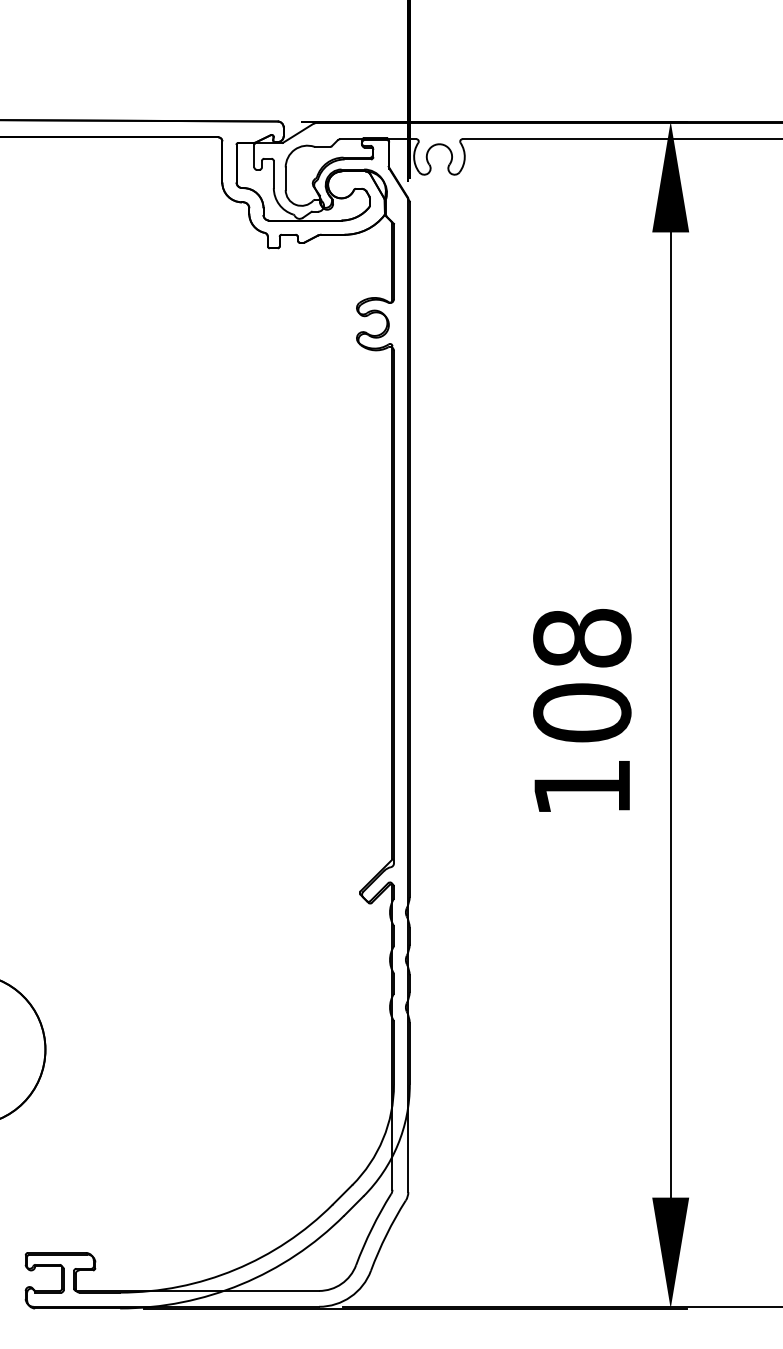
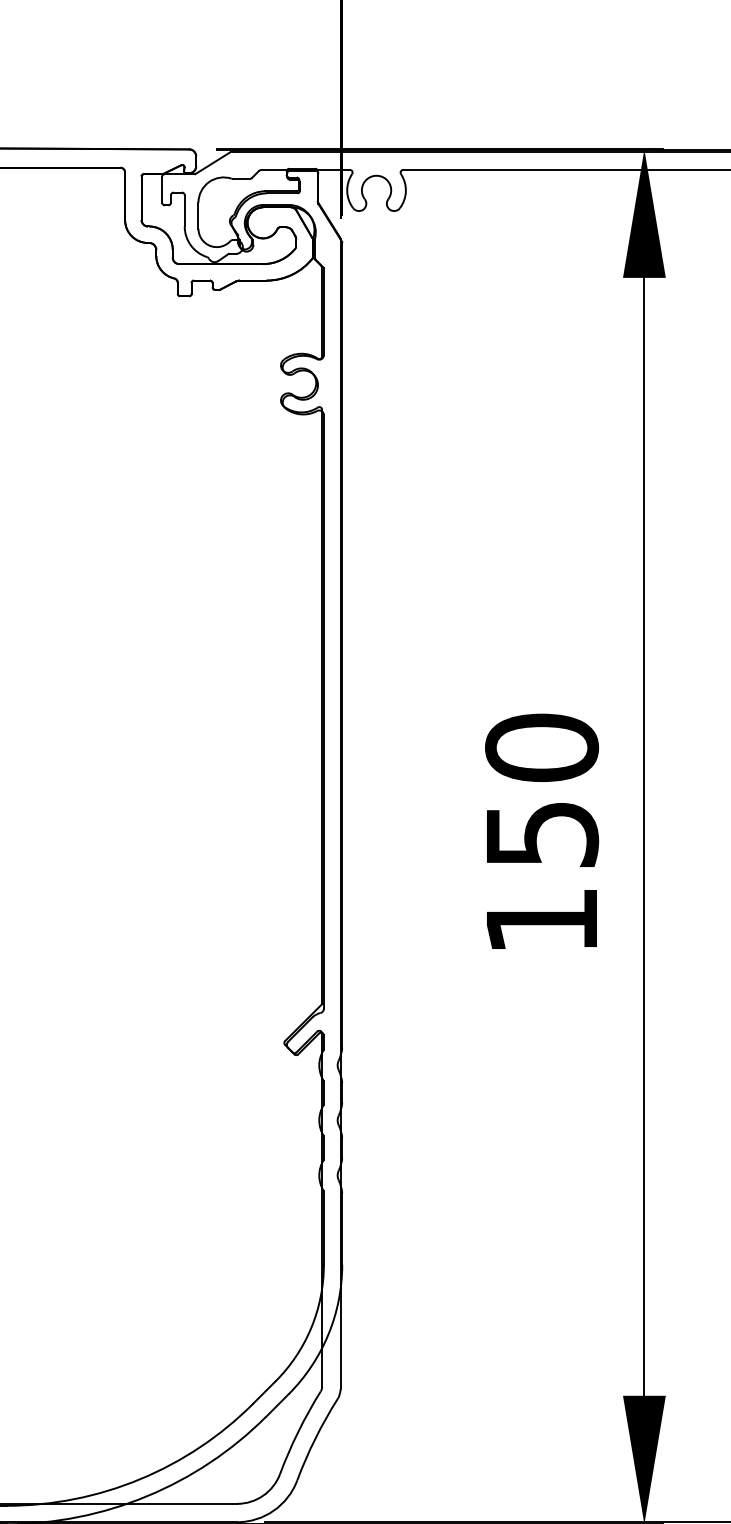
text: (582, 675) -> (542, 791), 108 -> 150

